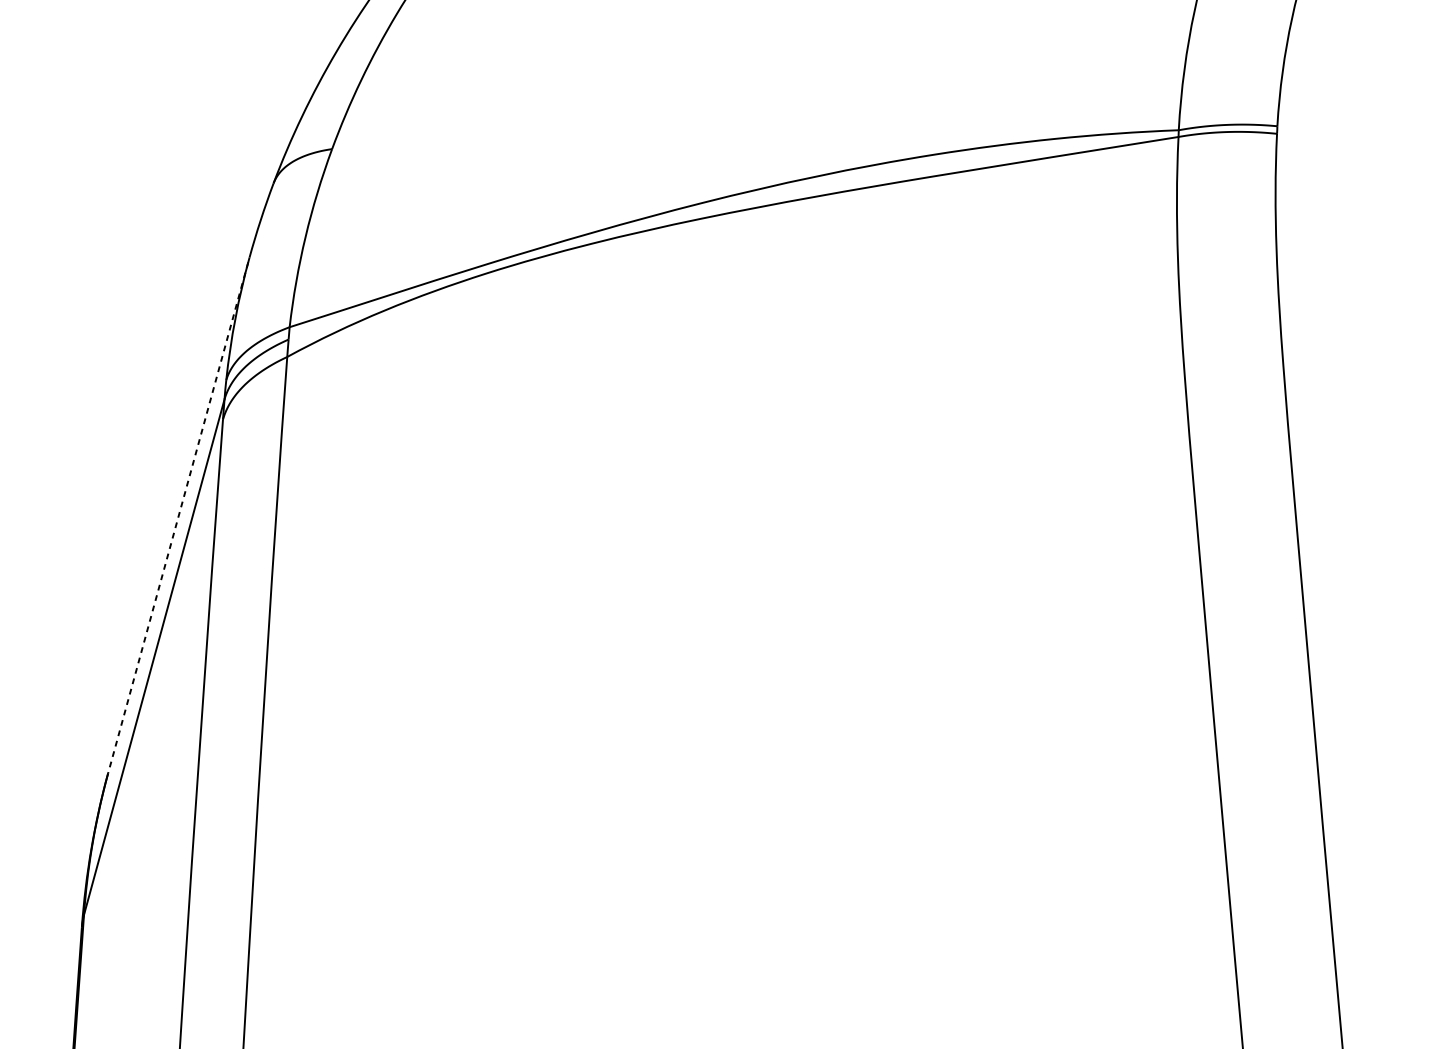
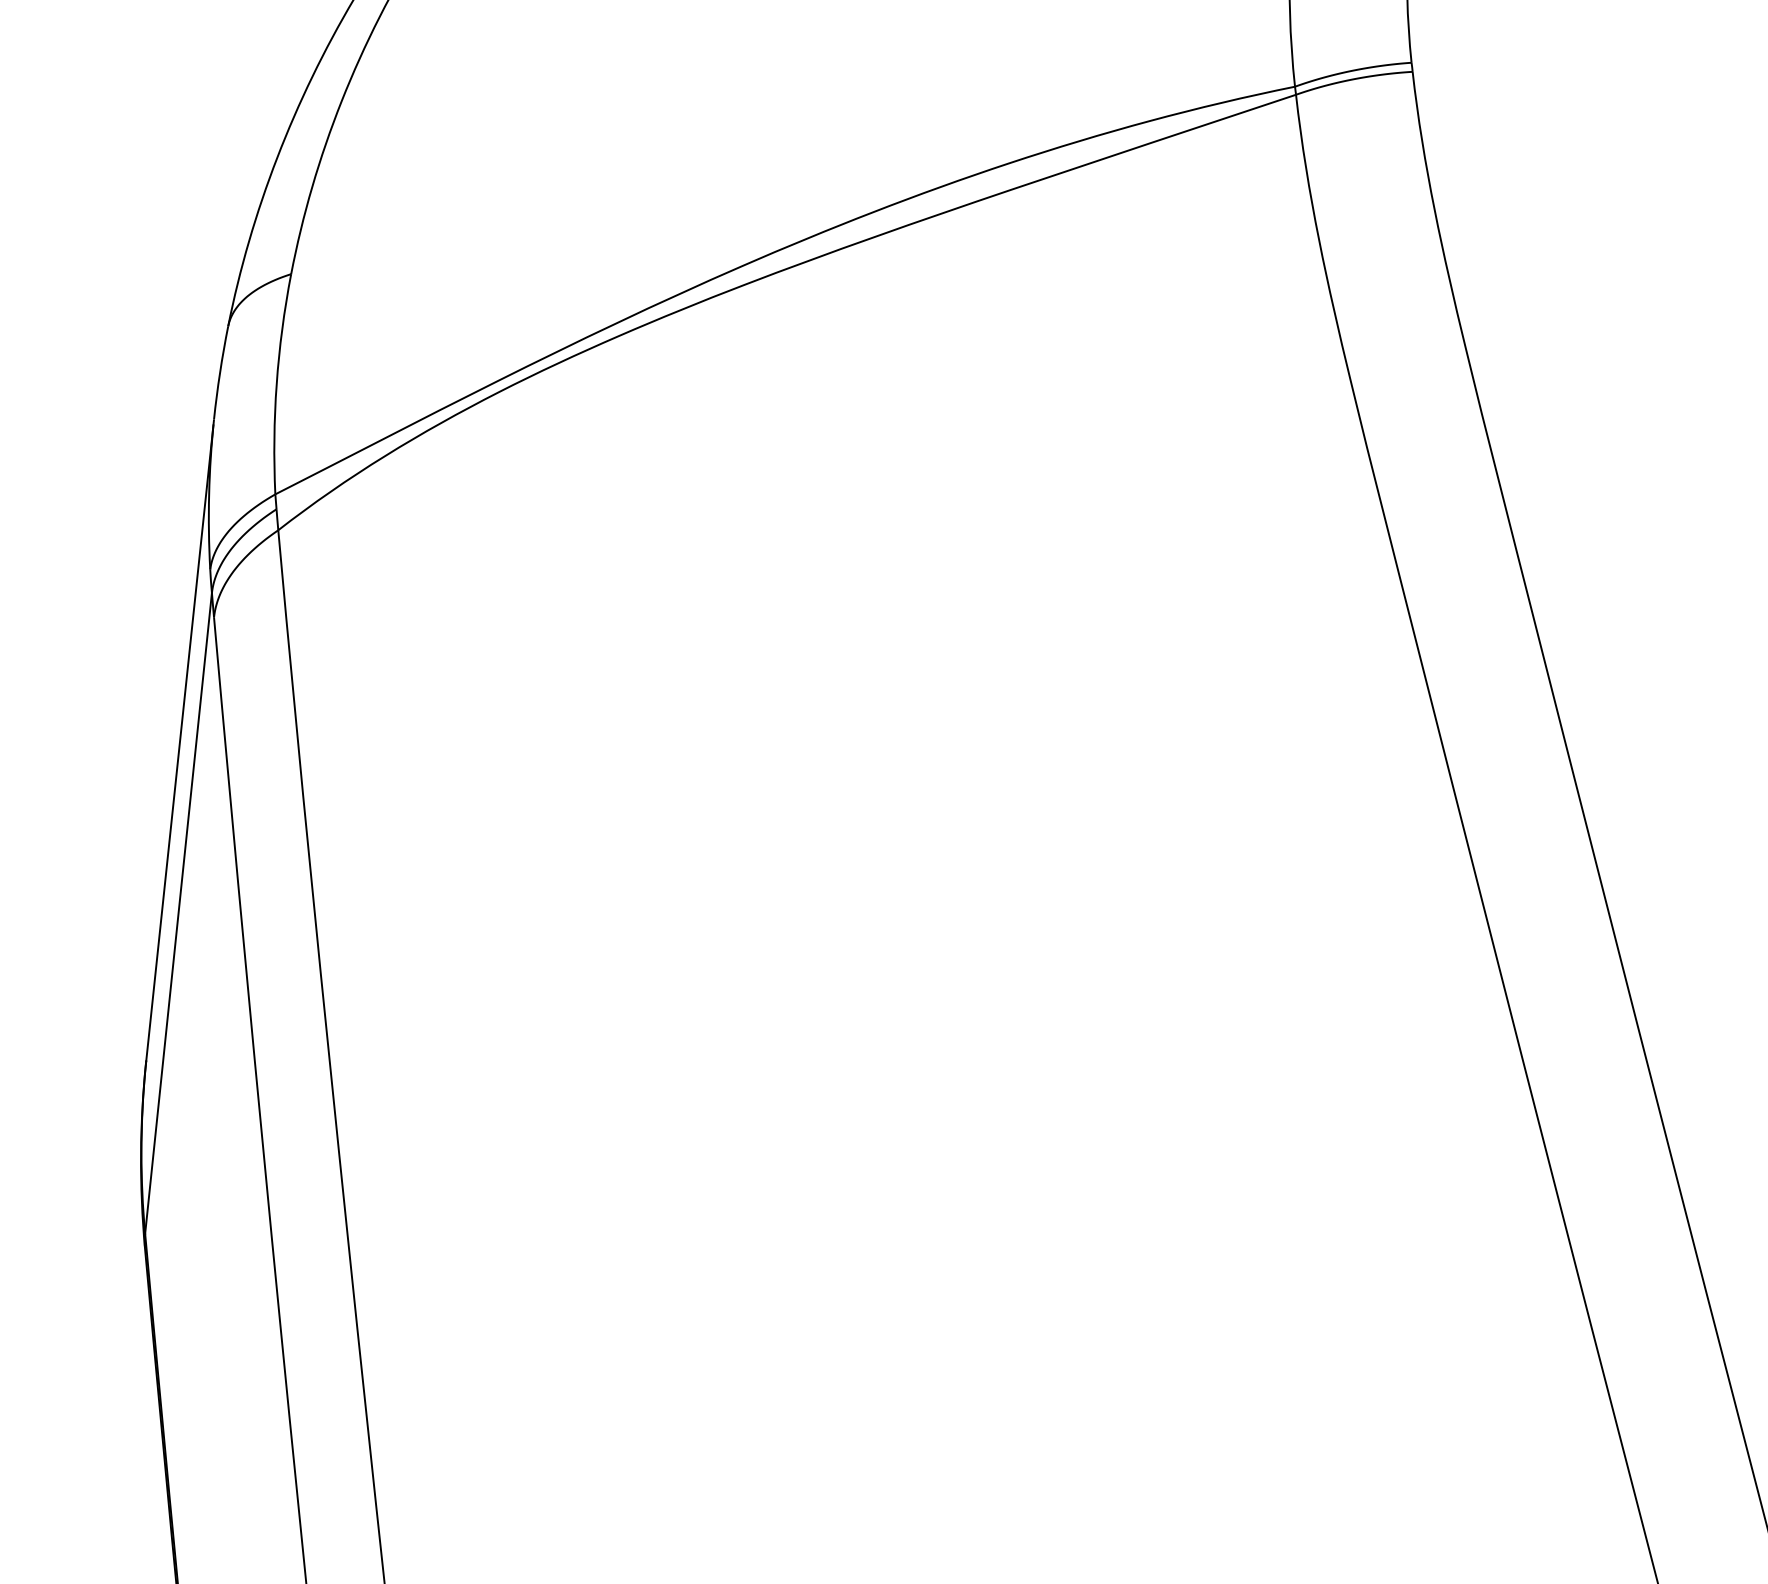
line: (177, 518) -> (179, 743), dashed -> solid

